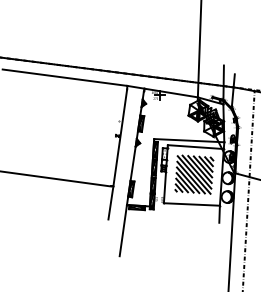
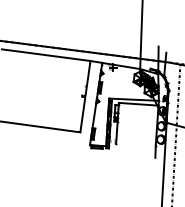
hatch: (193, 174) -> (137, 123), removed
line: (110, 202) -> (78, 143), removed
line: (191, 204) -> (135, 144), removed
line: (122, 230) -> (86, 163), removed

